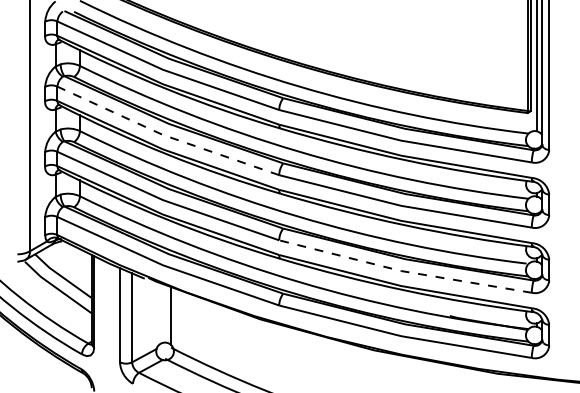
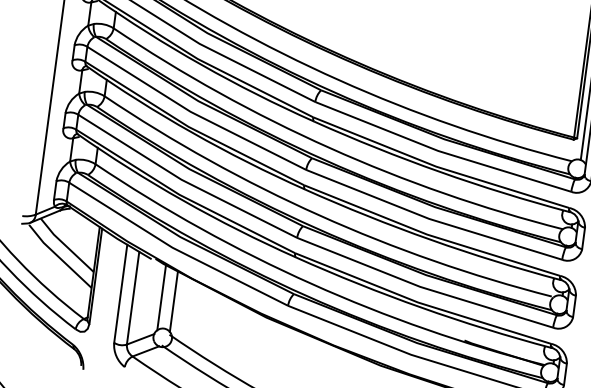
line: (165, 135) -> (193, 112), dashed -> solid
line: (404, 271) -> (423, 287), dashed -> solid
line: (159, 313) -> (162, 297), added

